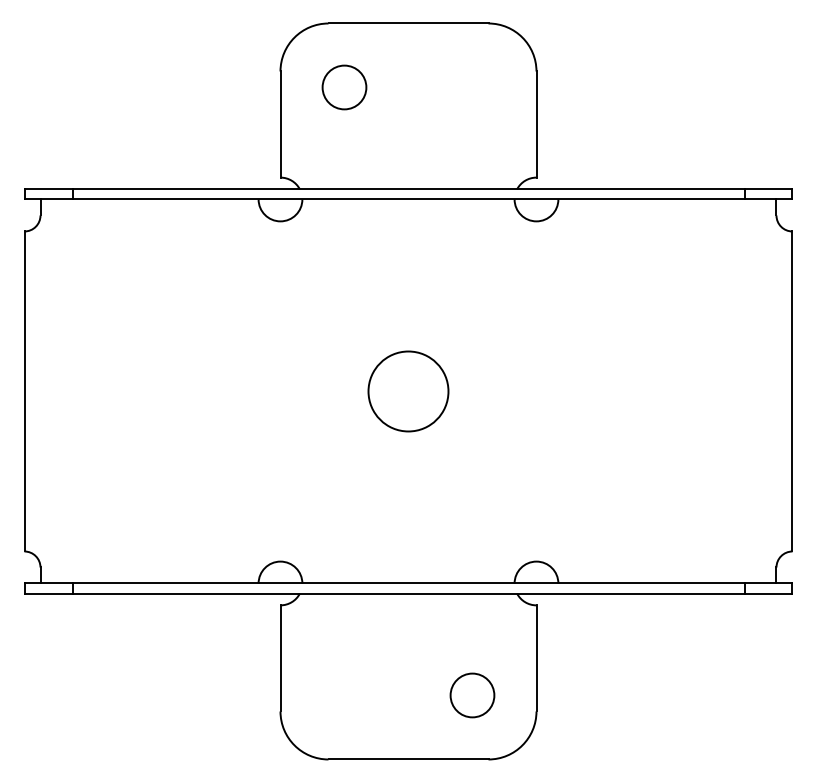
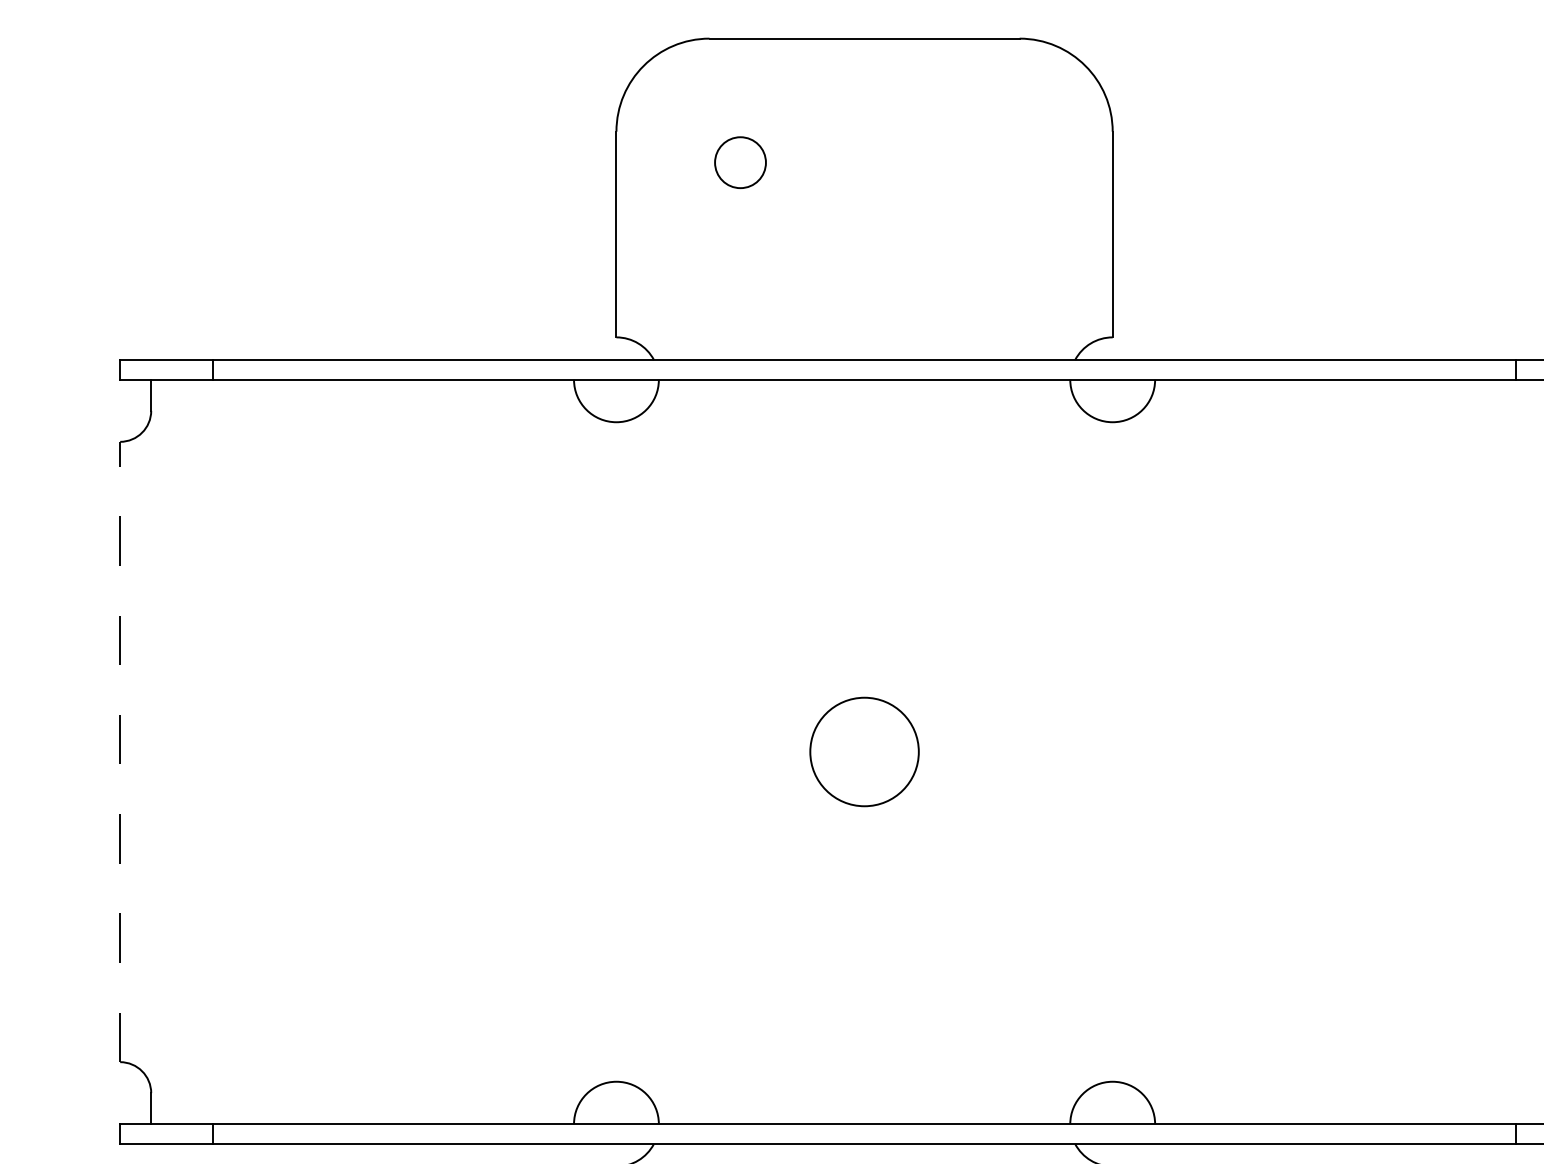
circle: (344, 87) -> (740, 162), size x0.6
line: (24, 391) -> (120, 752), solid -> dashed
circle: (408, 391) -> (864, 752), size x0.7

